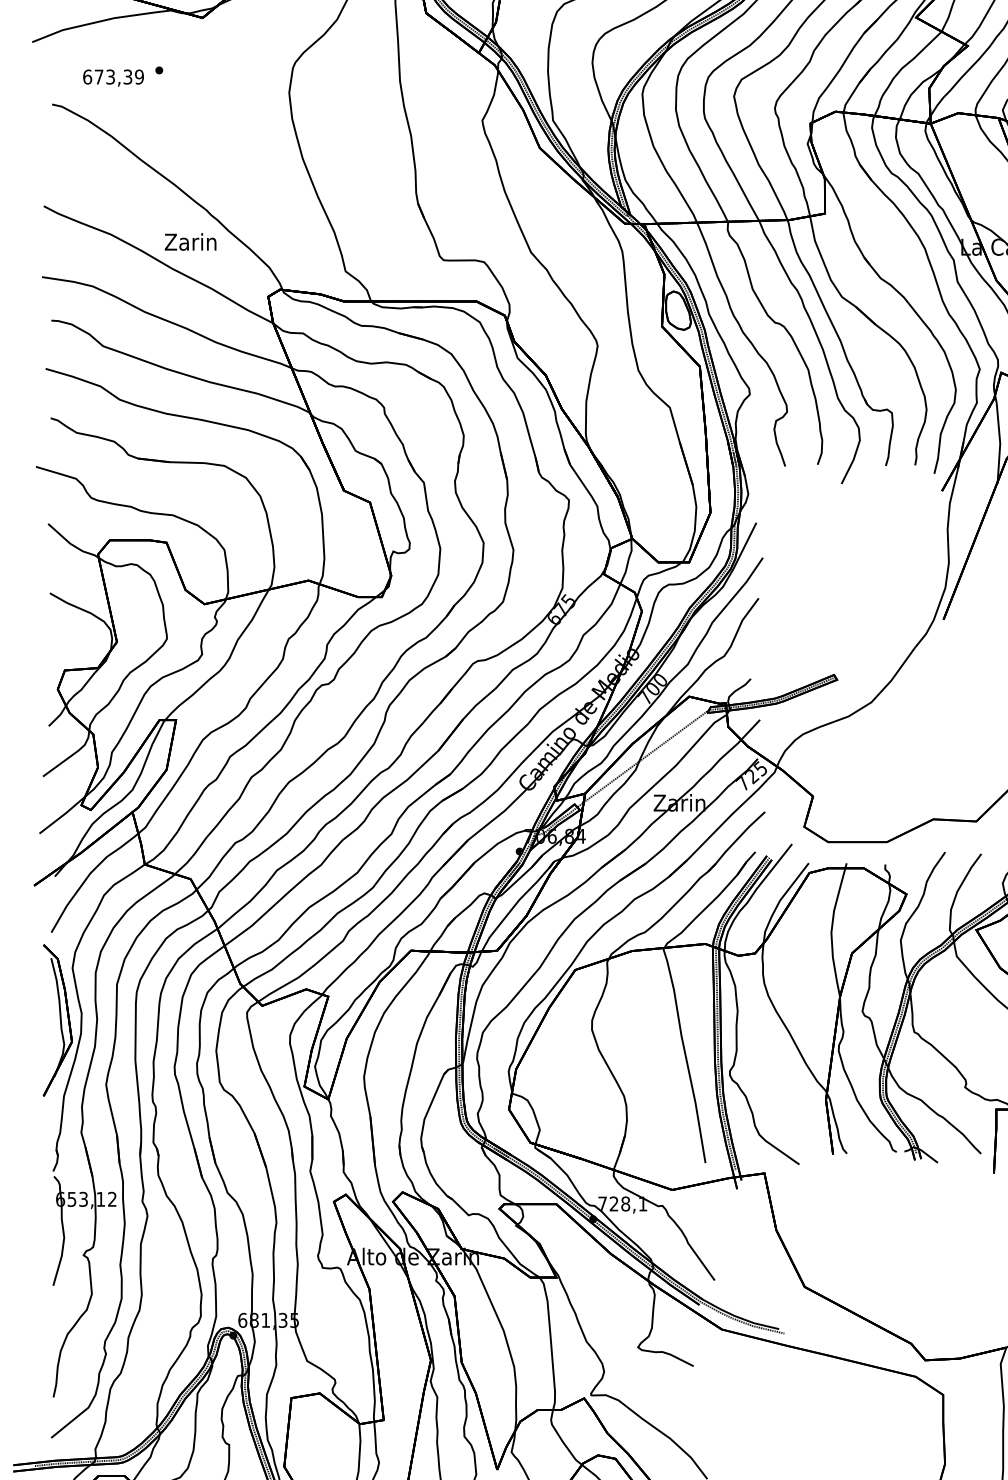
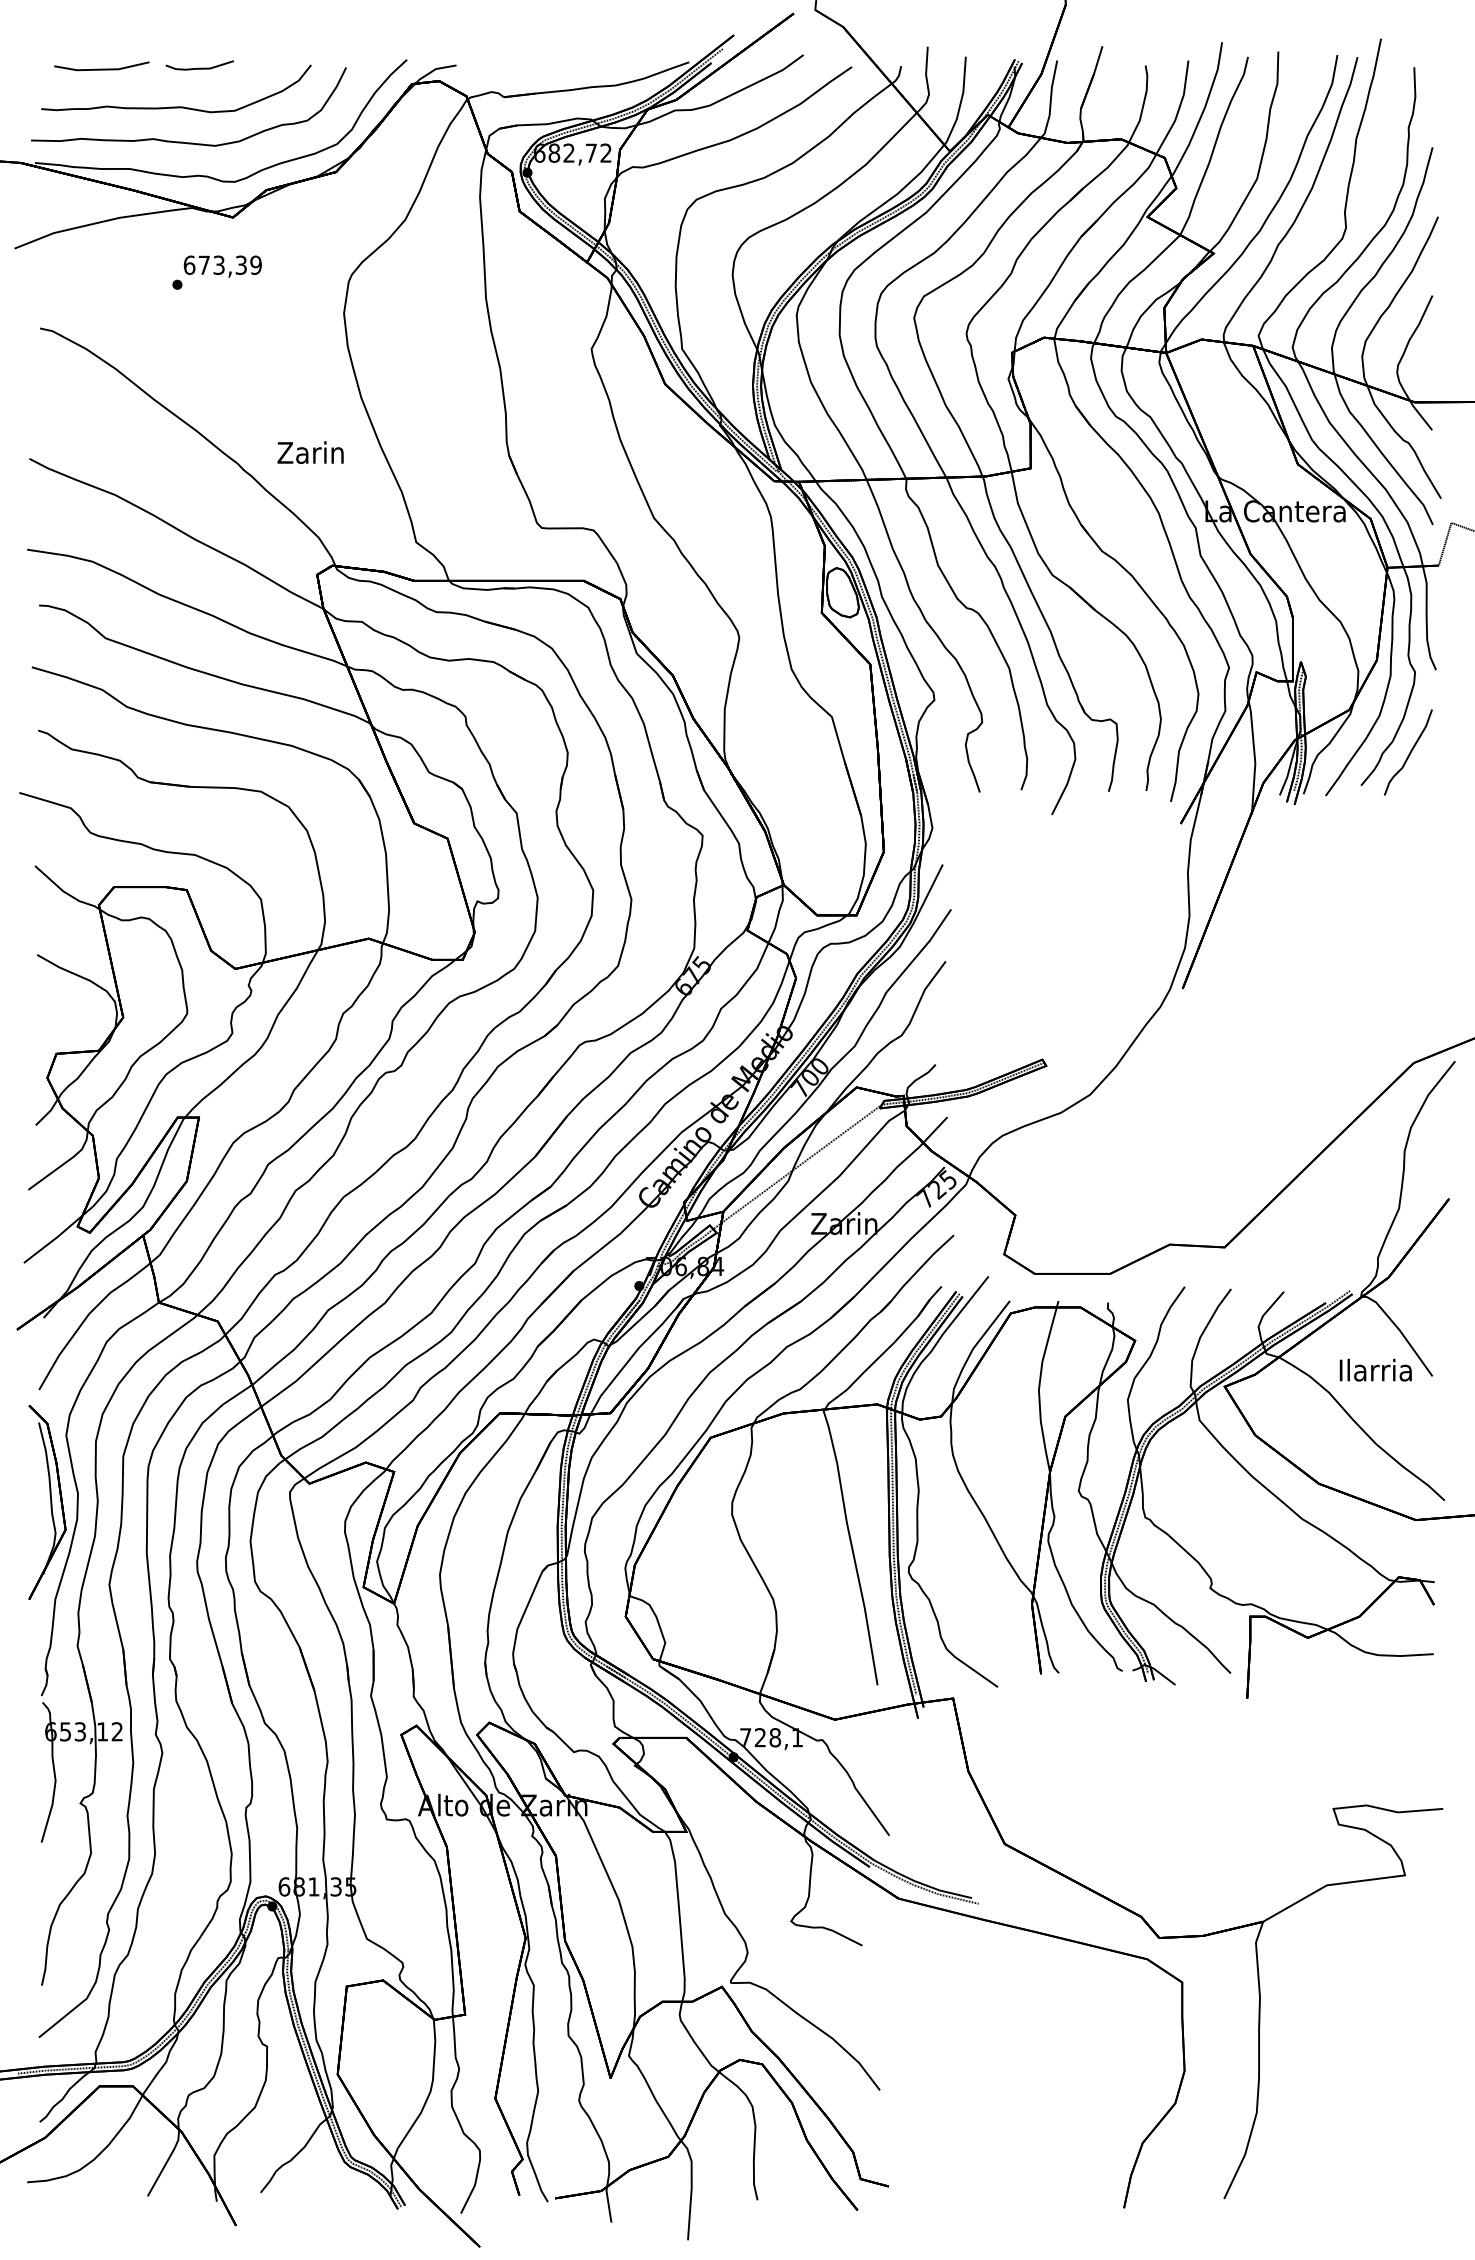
text: (113, 78) -> (222, 266), moved
text: (190, 241) -> (310, 452), moved

